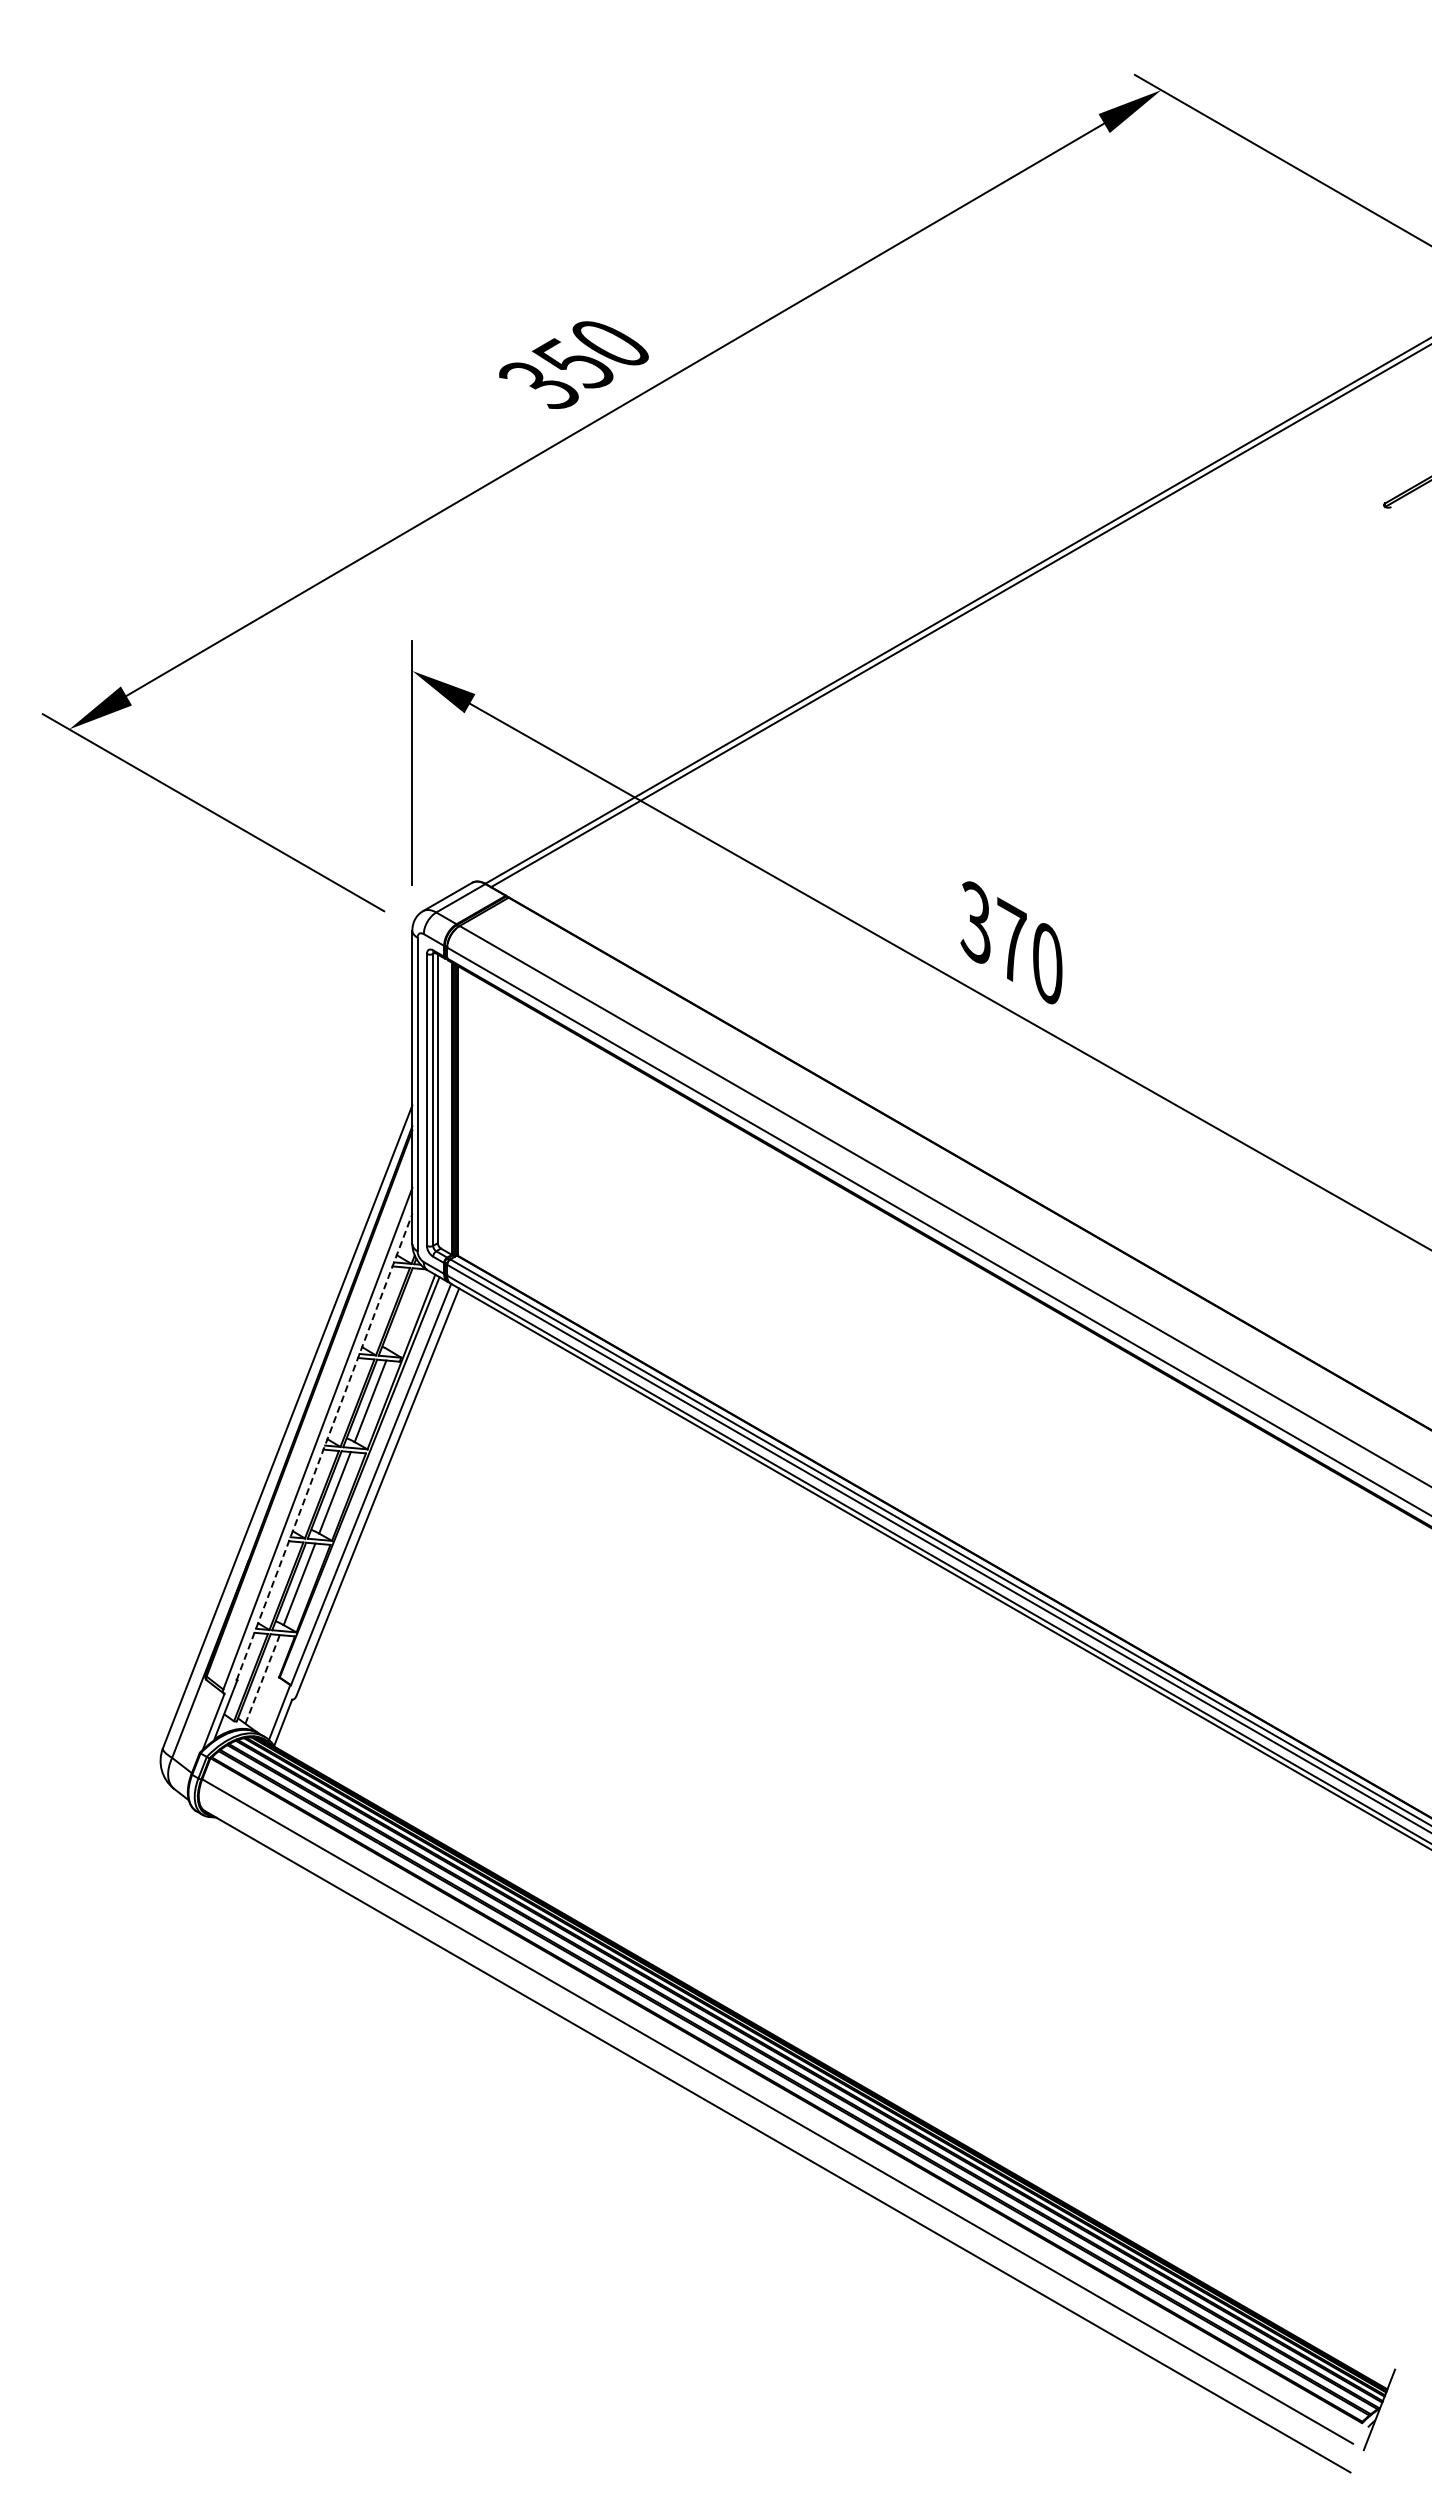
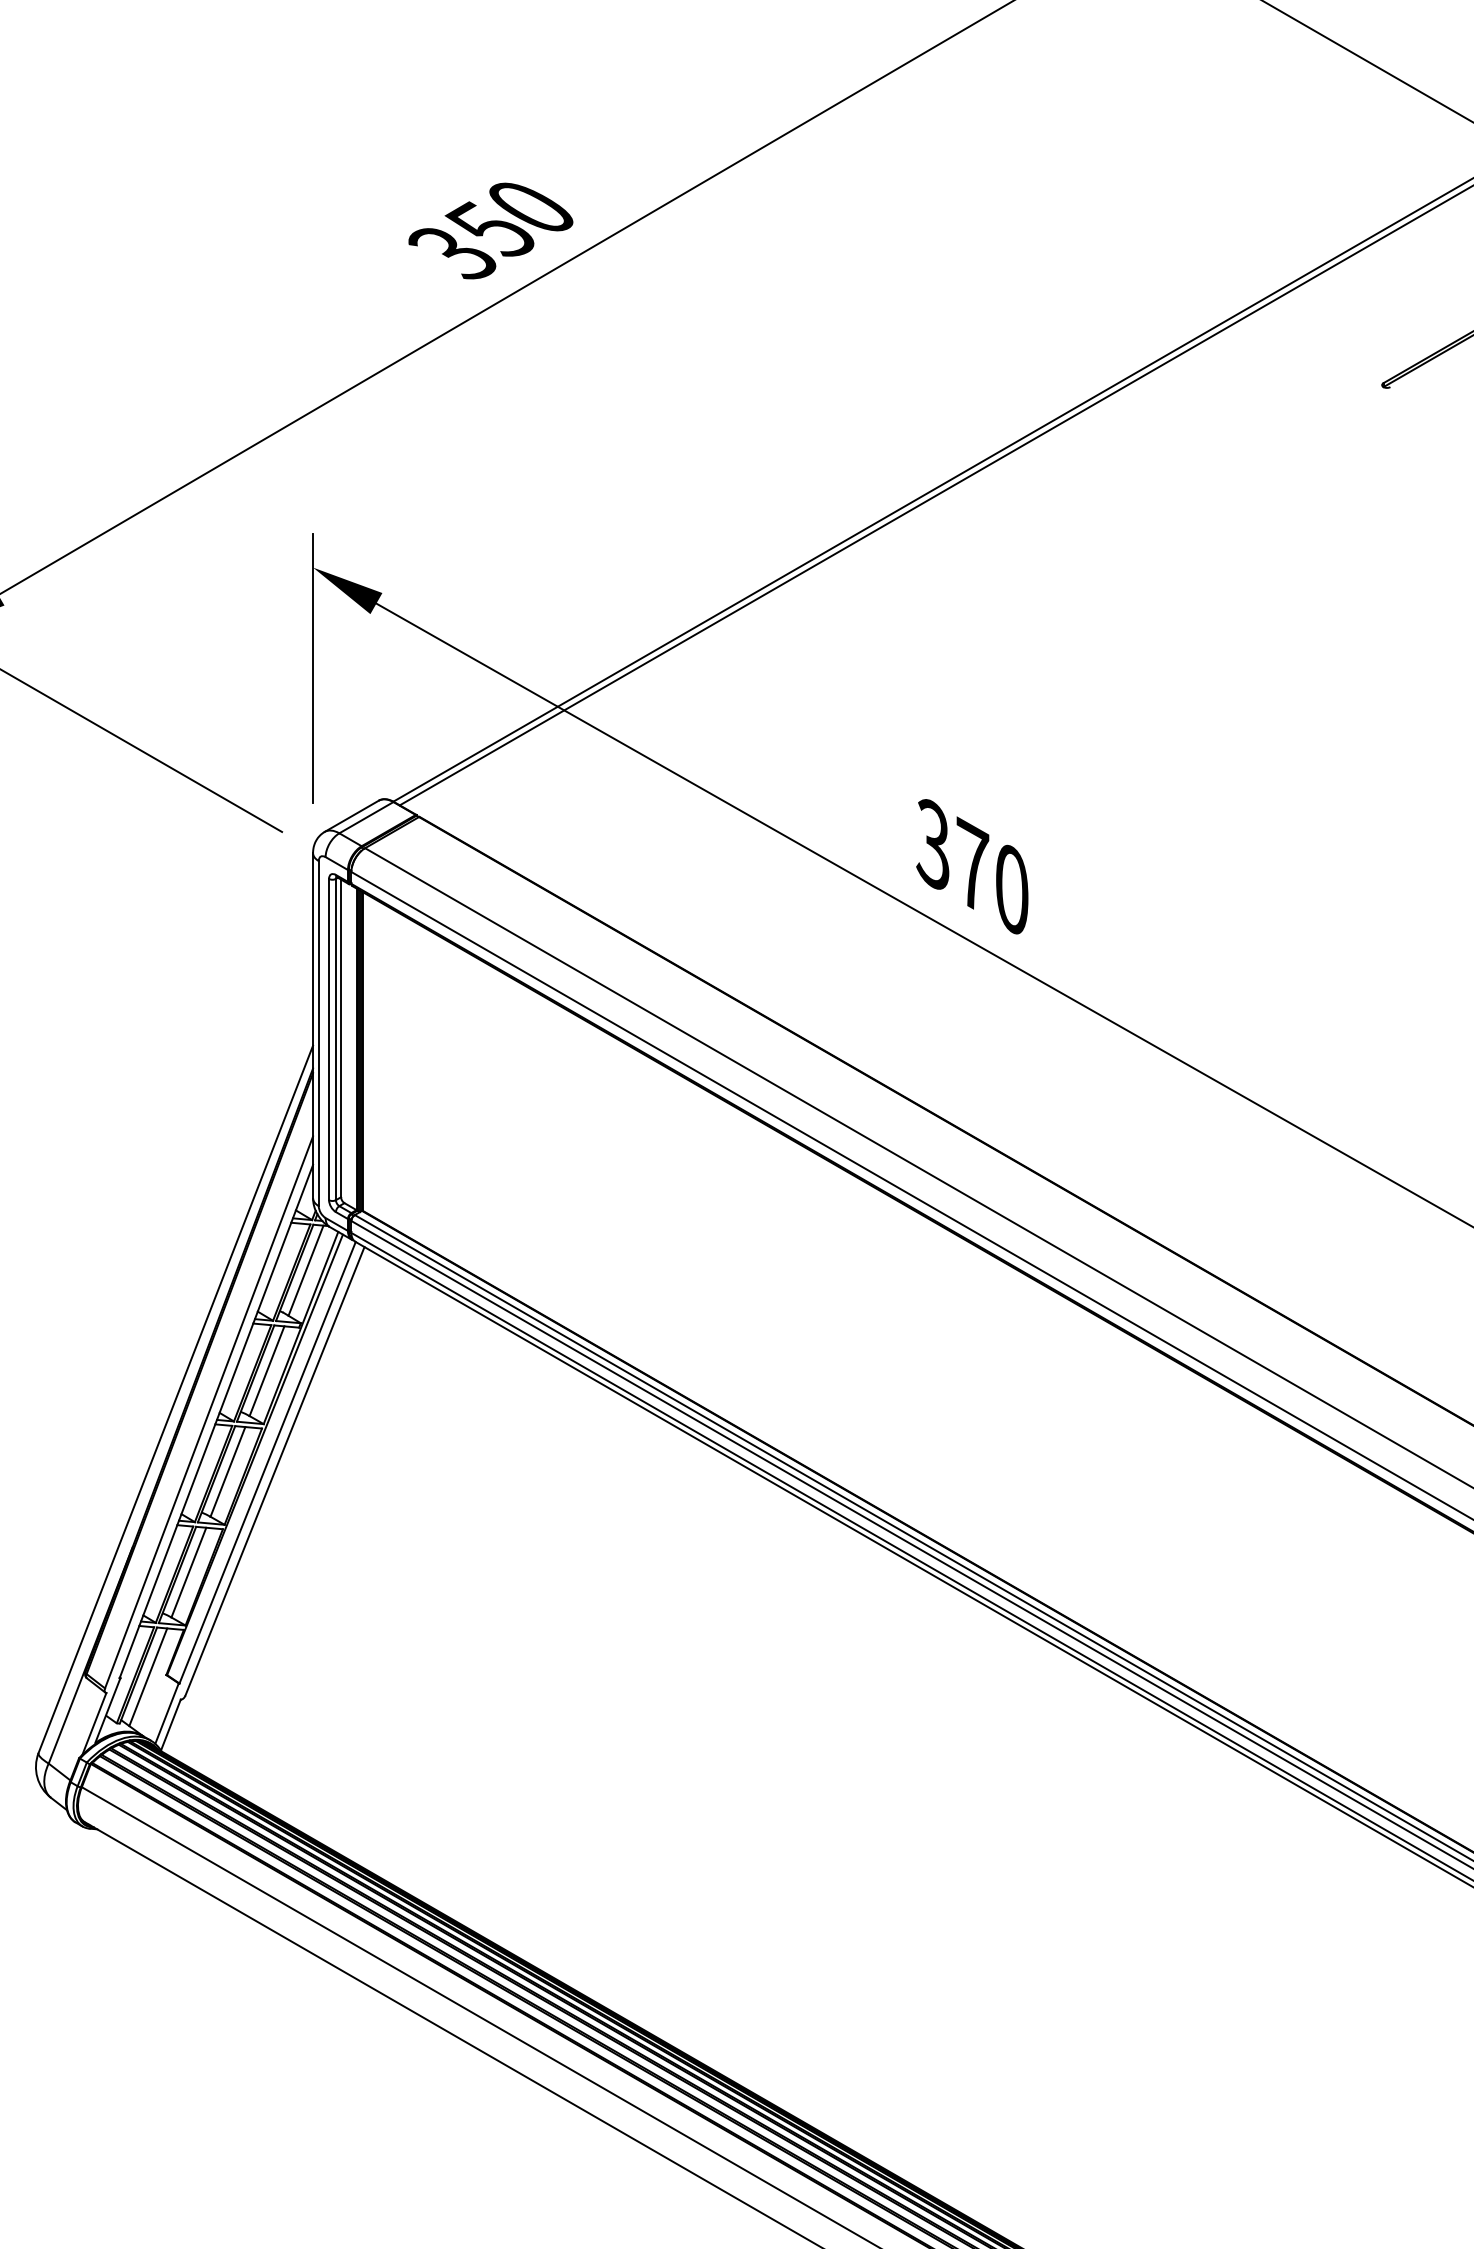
line: (405, 1309) -> (305, 1270), added
line: (324, 1446) -> (216, 1420), dashed -> solid
line: (262, 1679) -> (148, 1677), dashed -> solid

